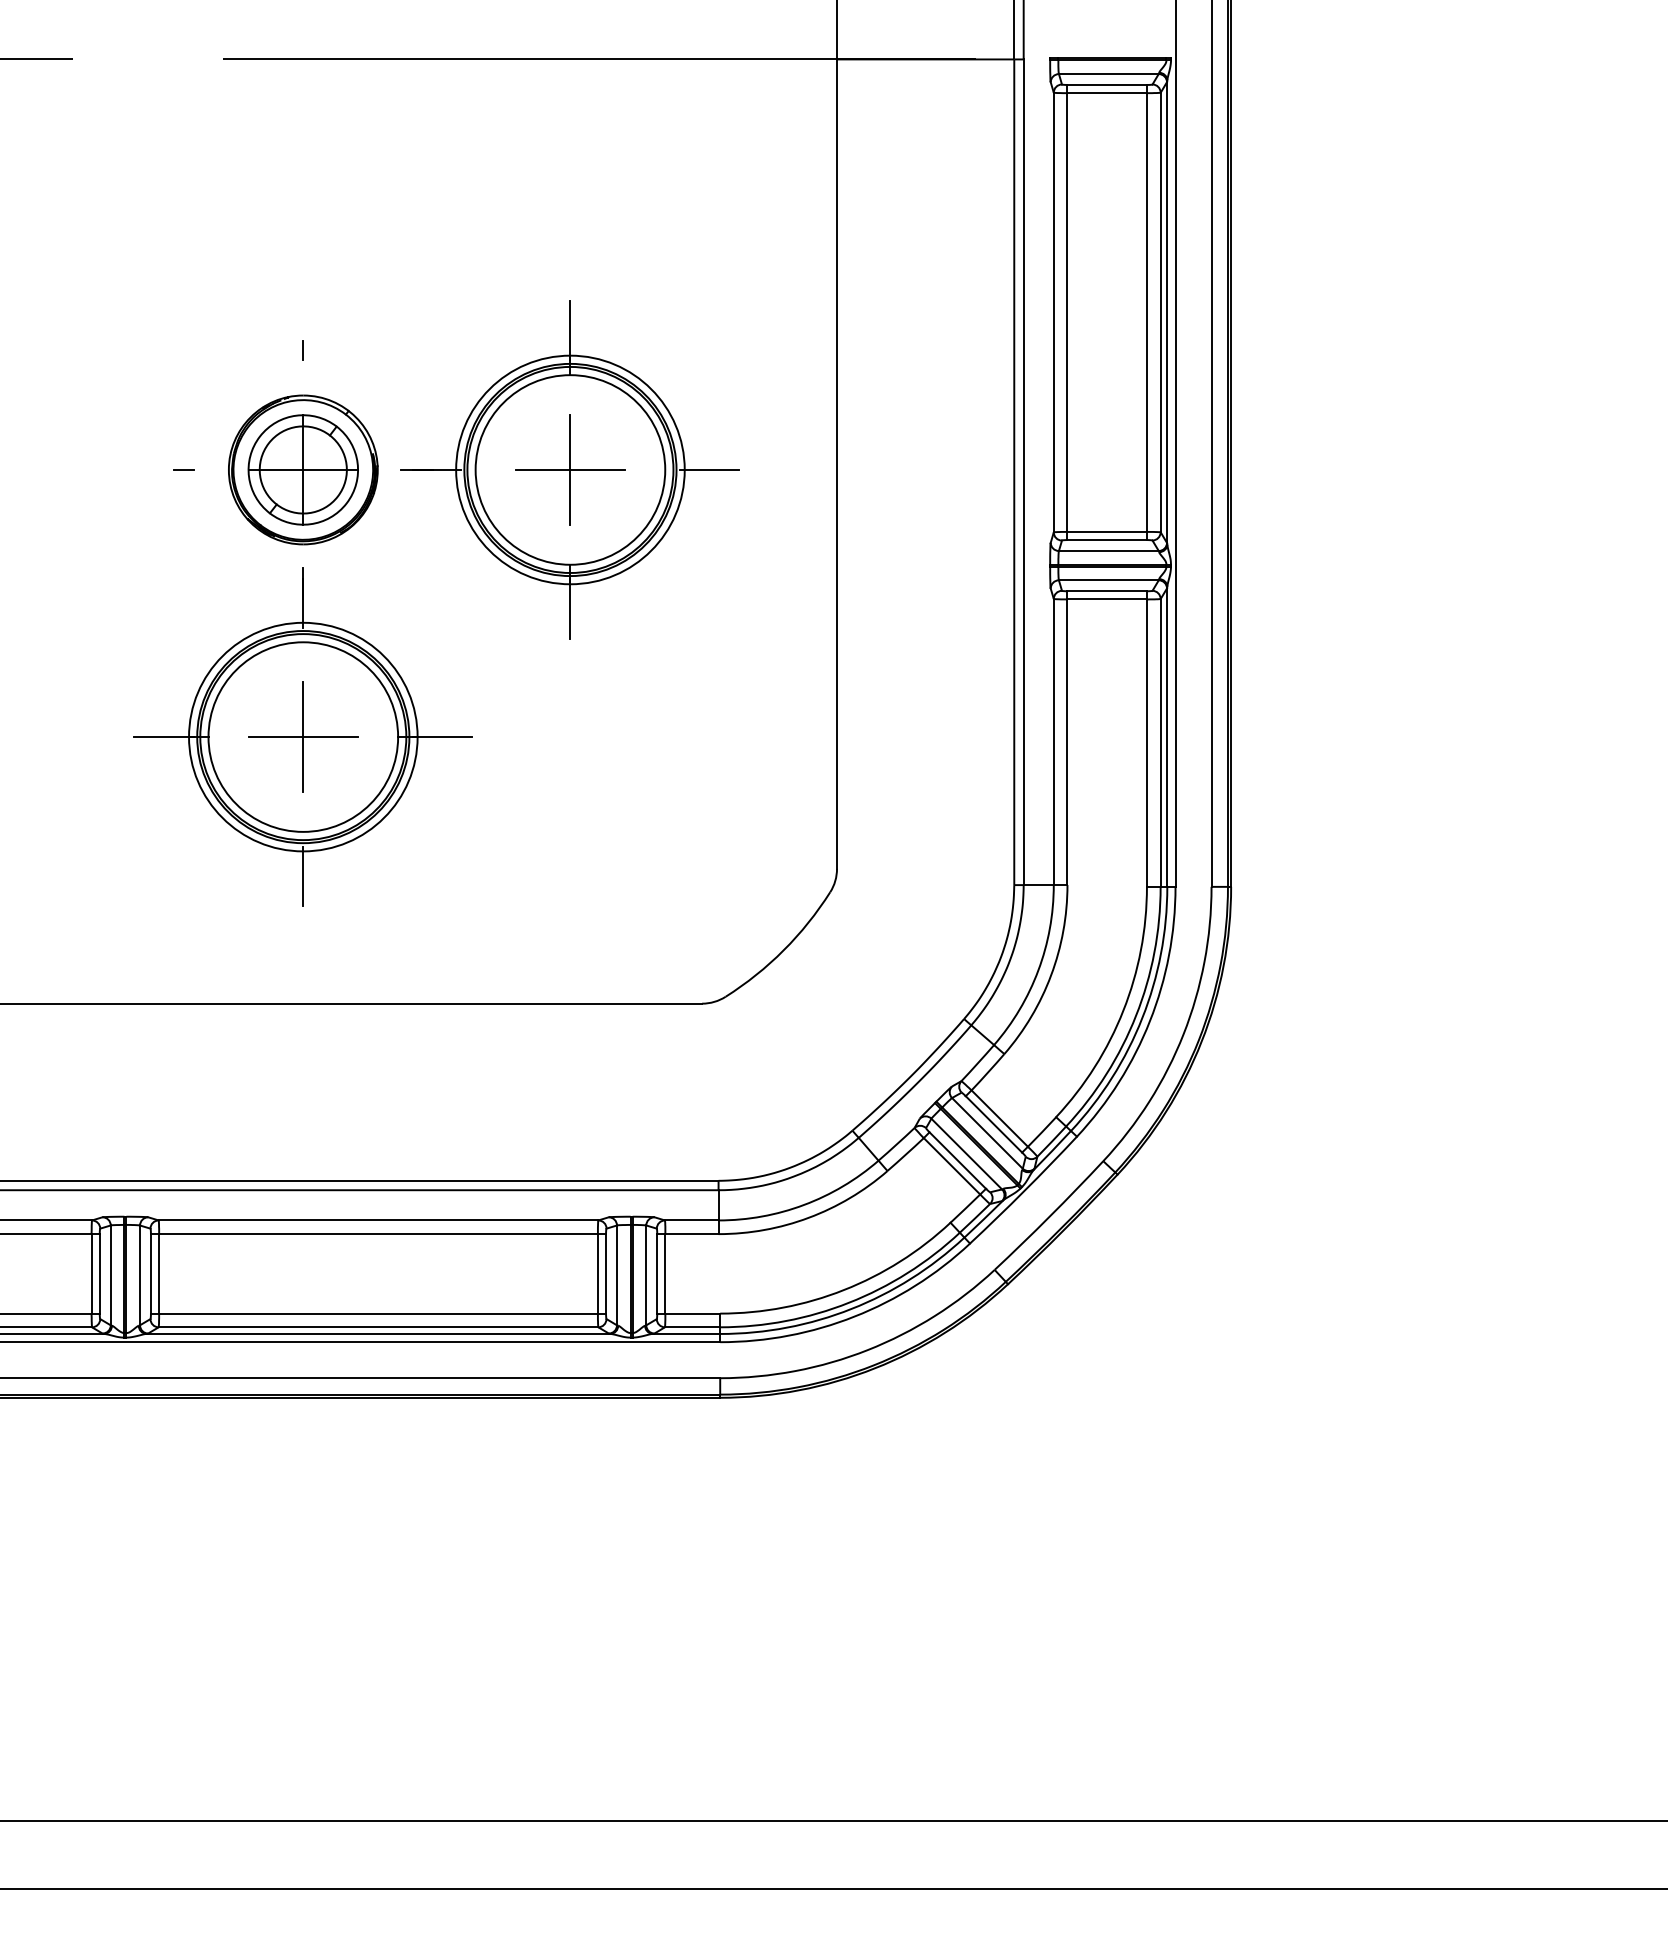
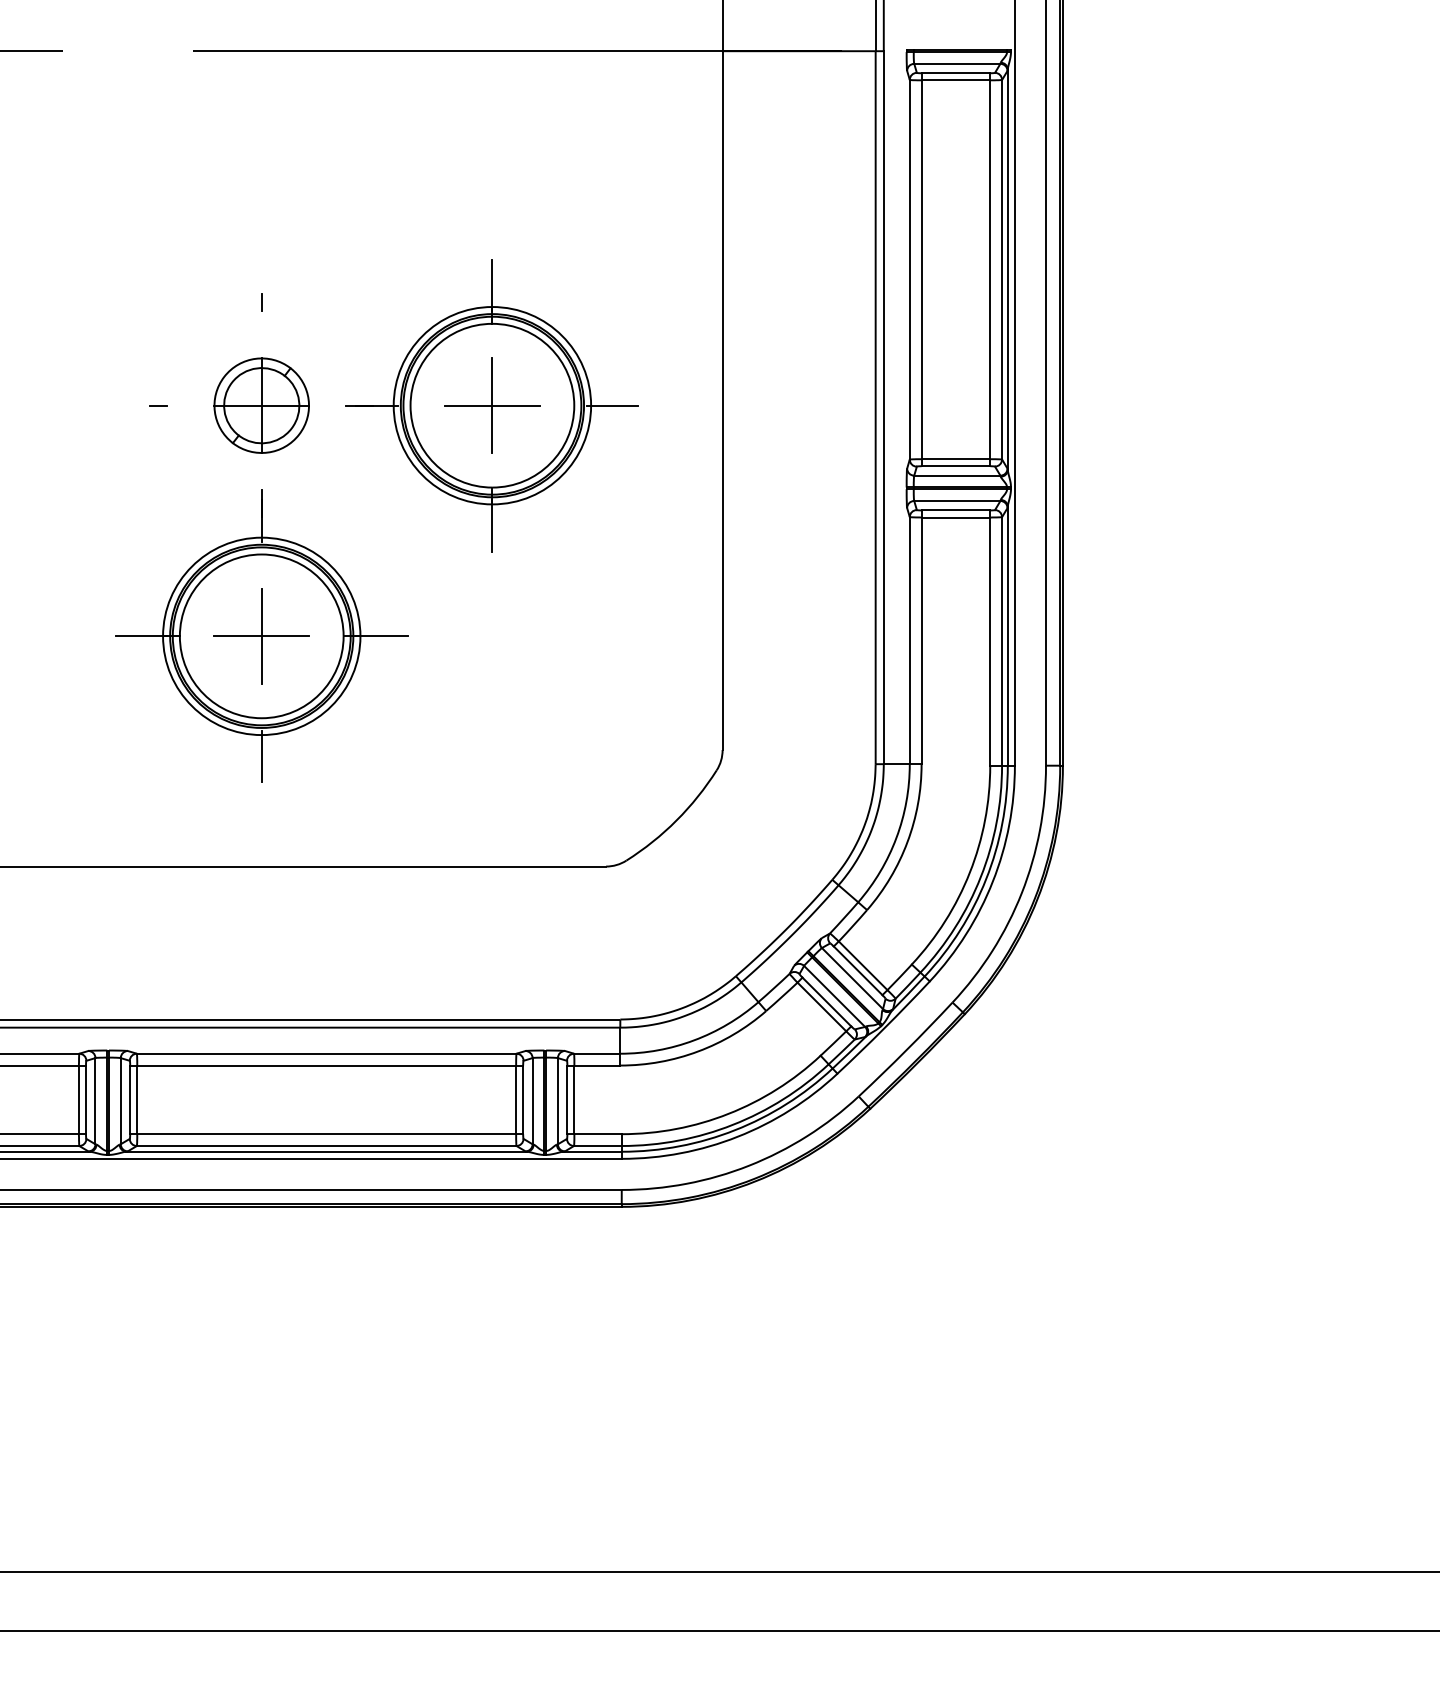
part: (303, 469) -> (261, 405), removed

